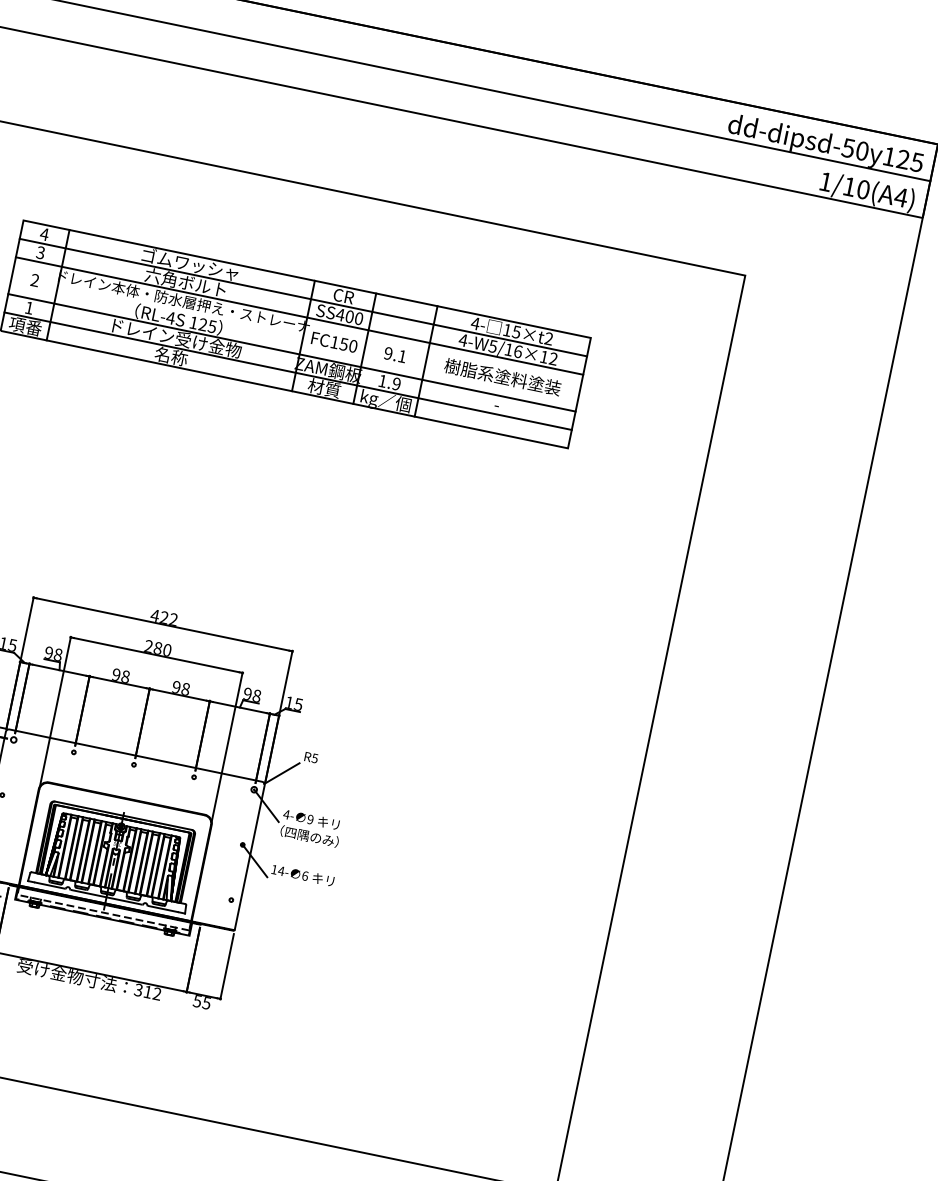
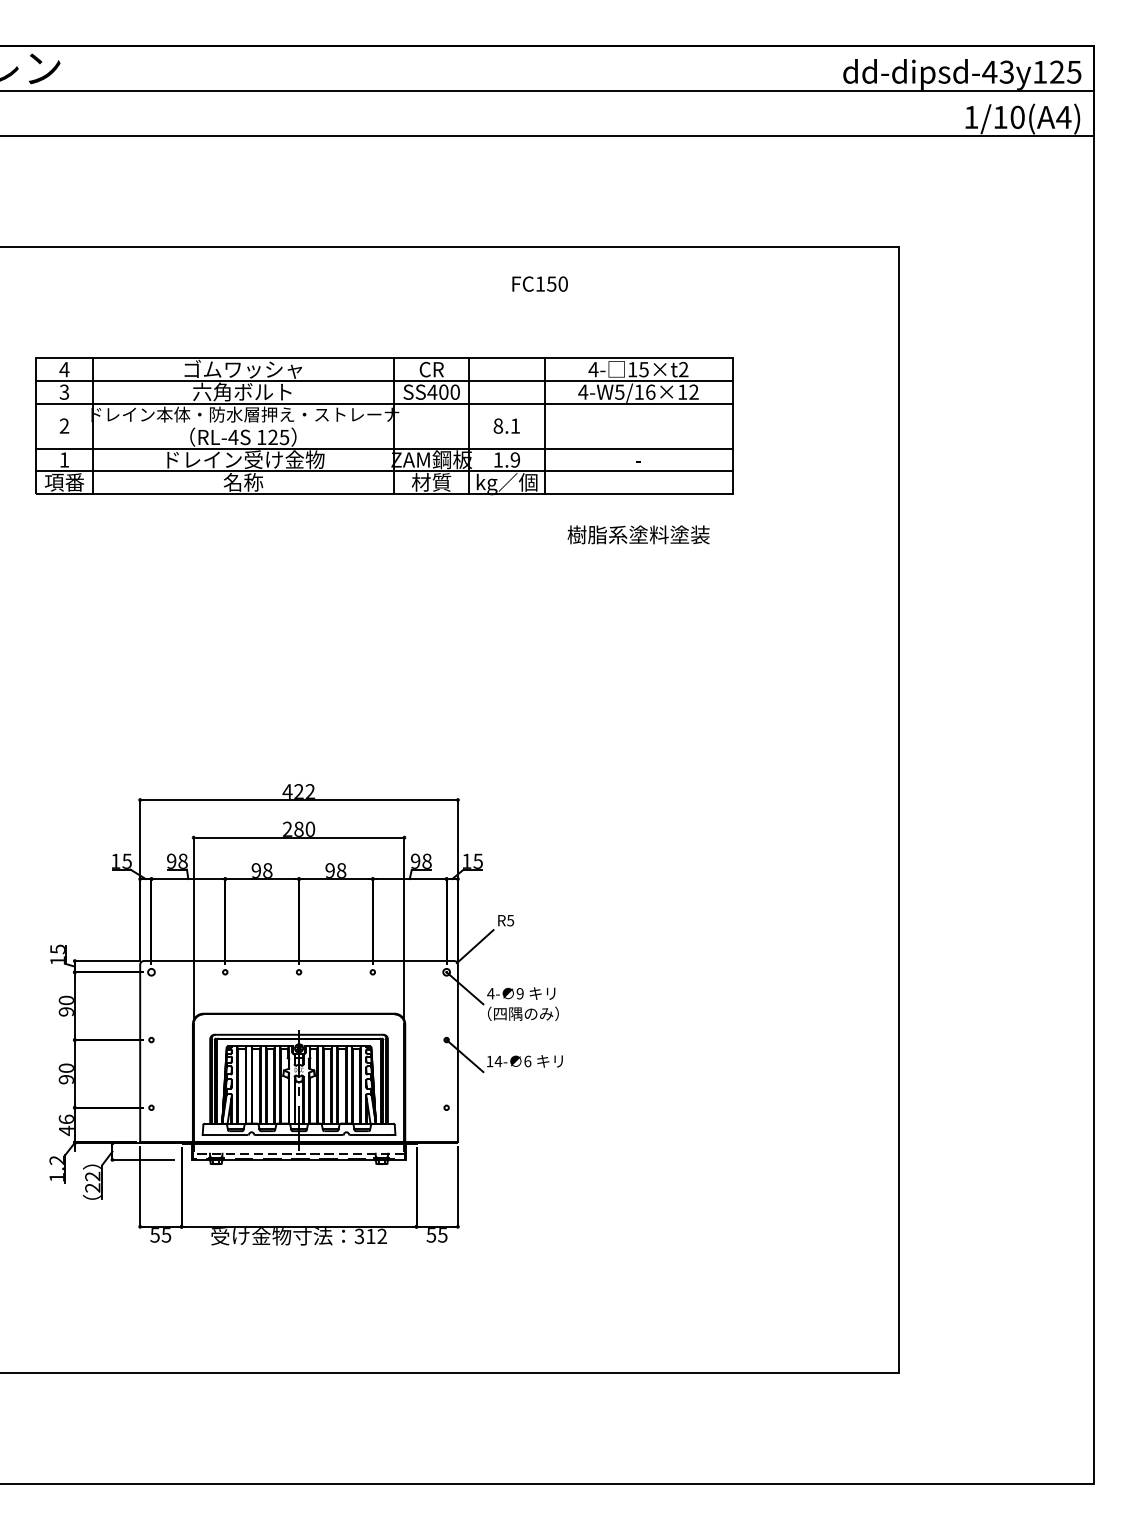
text: (855, 149) -> (998, 71), dd-dipsd-50y125 -> dd-dipsd-43y125
text: (334, 341) -> (539, 283), moved
text: (388, 353) -> (498, 425), 9.1 -> 8.1
text: (502, 376) -> (638, 534), moved

